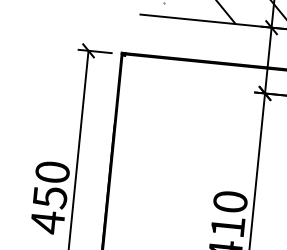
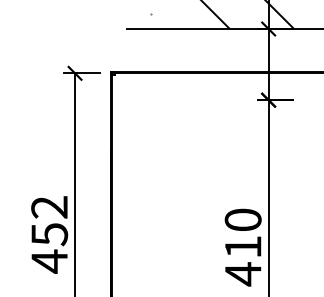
text: (52, 172) -> (49, 207), 450 -> 452

